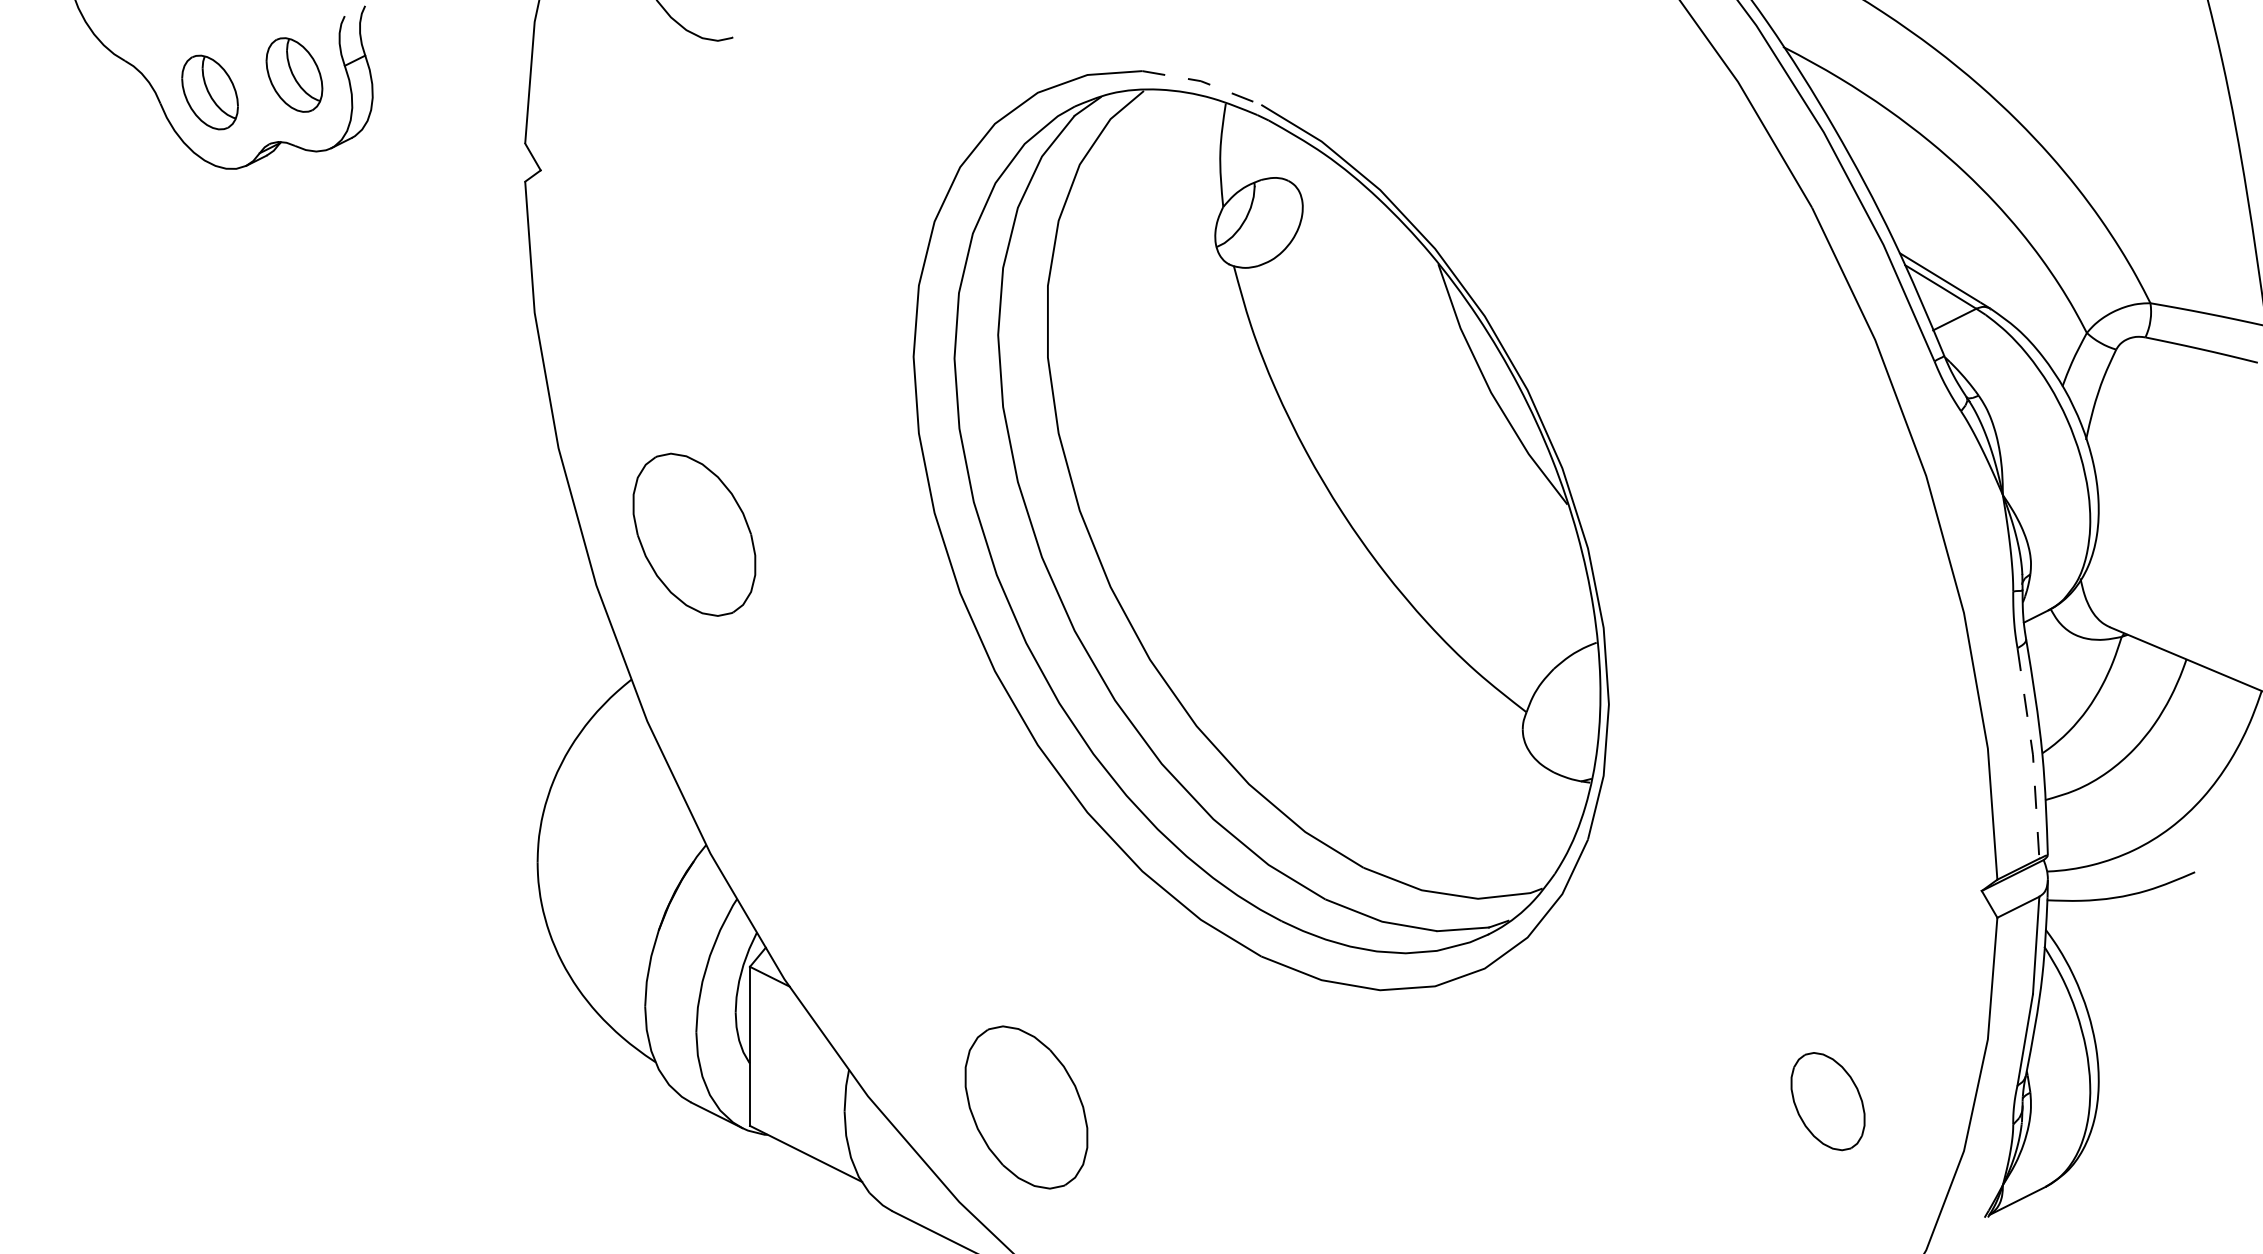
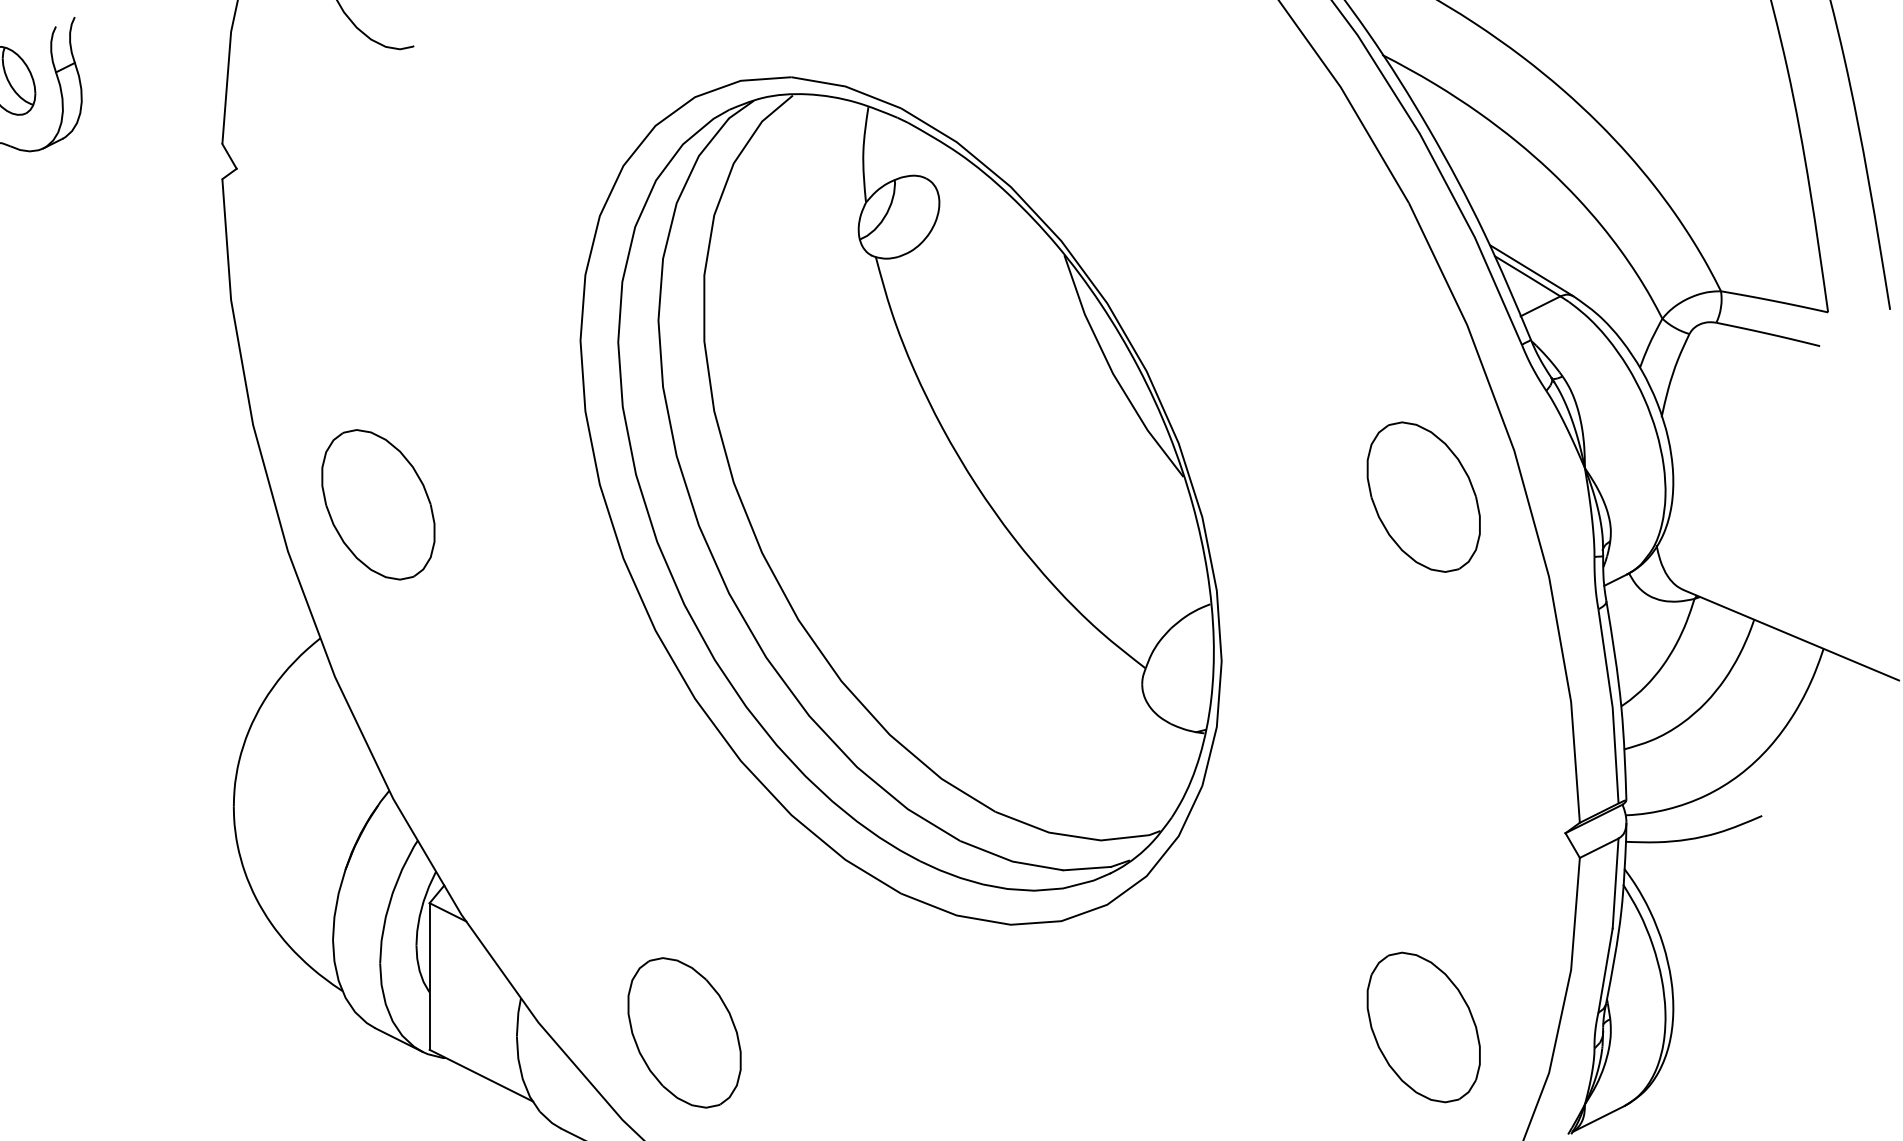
line: (1202, 81) -> (846, 86), dashed -> solid
part: (1827, 526) -> (1423, 497), added
line: (2032, 753) -> (1612, 706), dashed -> solid
part: (1827, 1101) -> (1423, 1027), size x1.67

